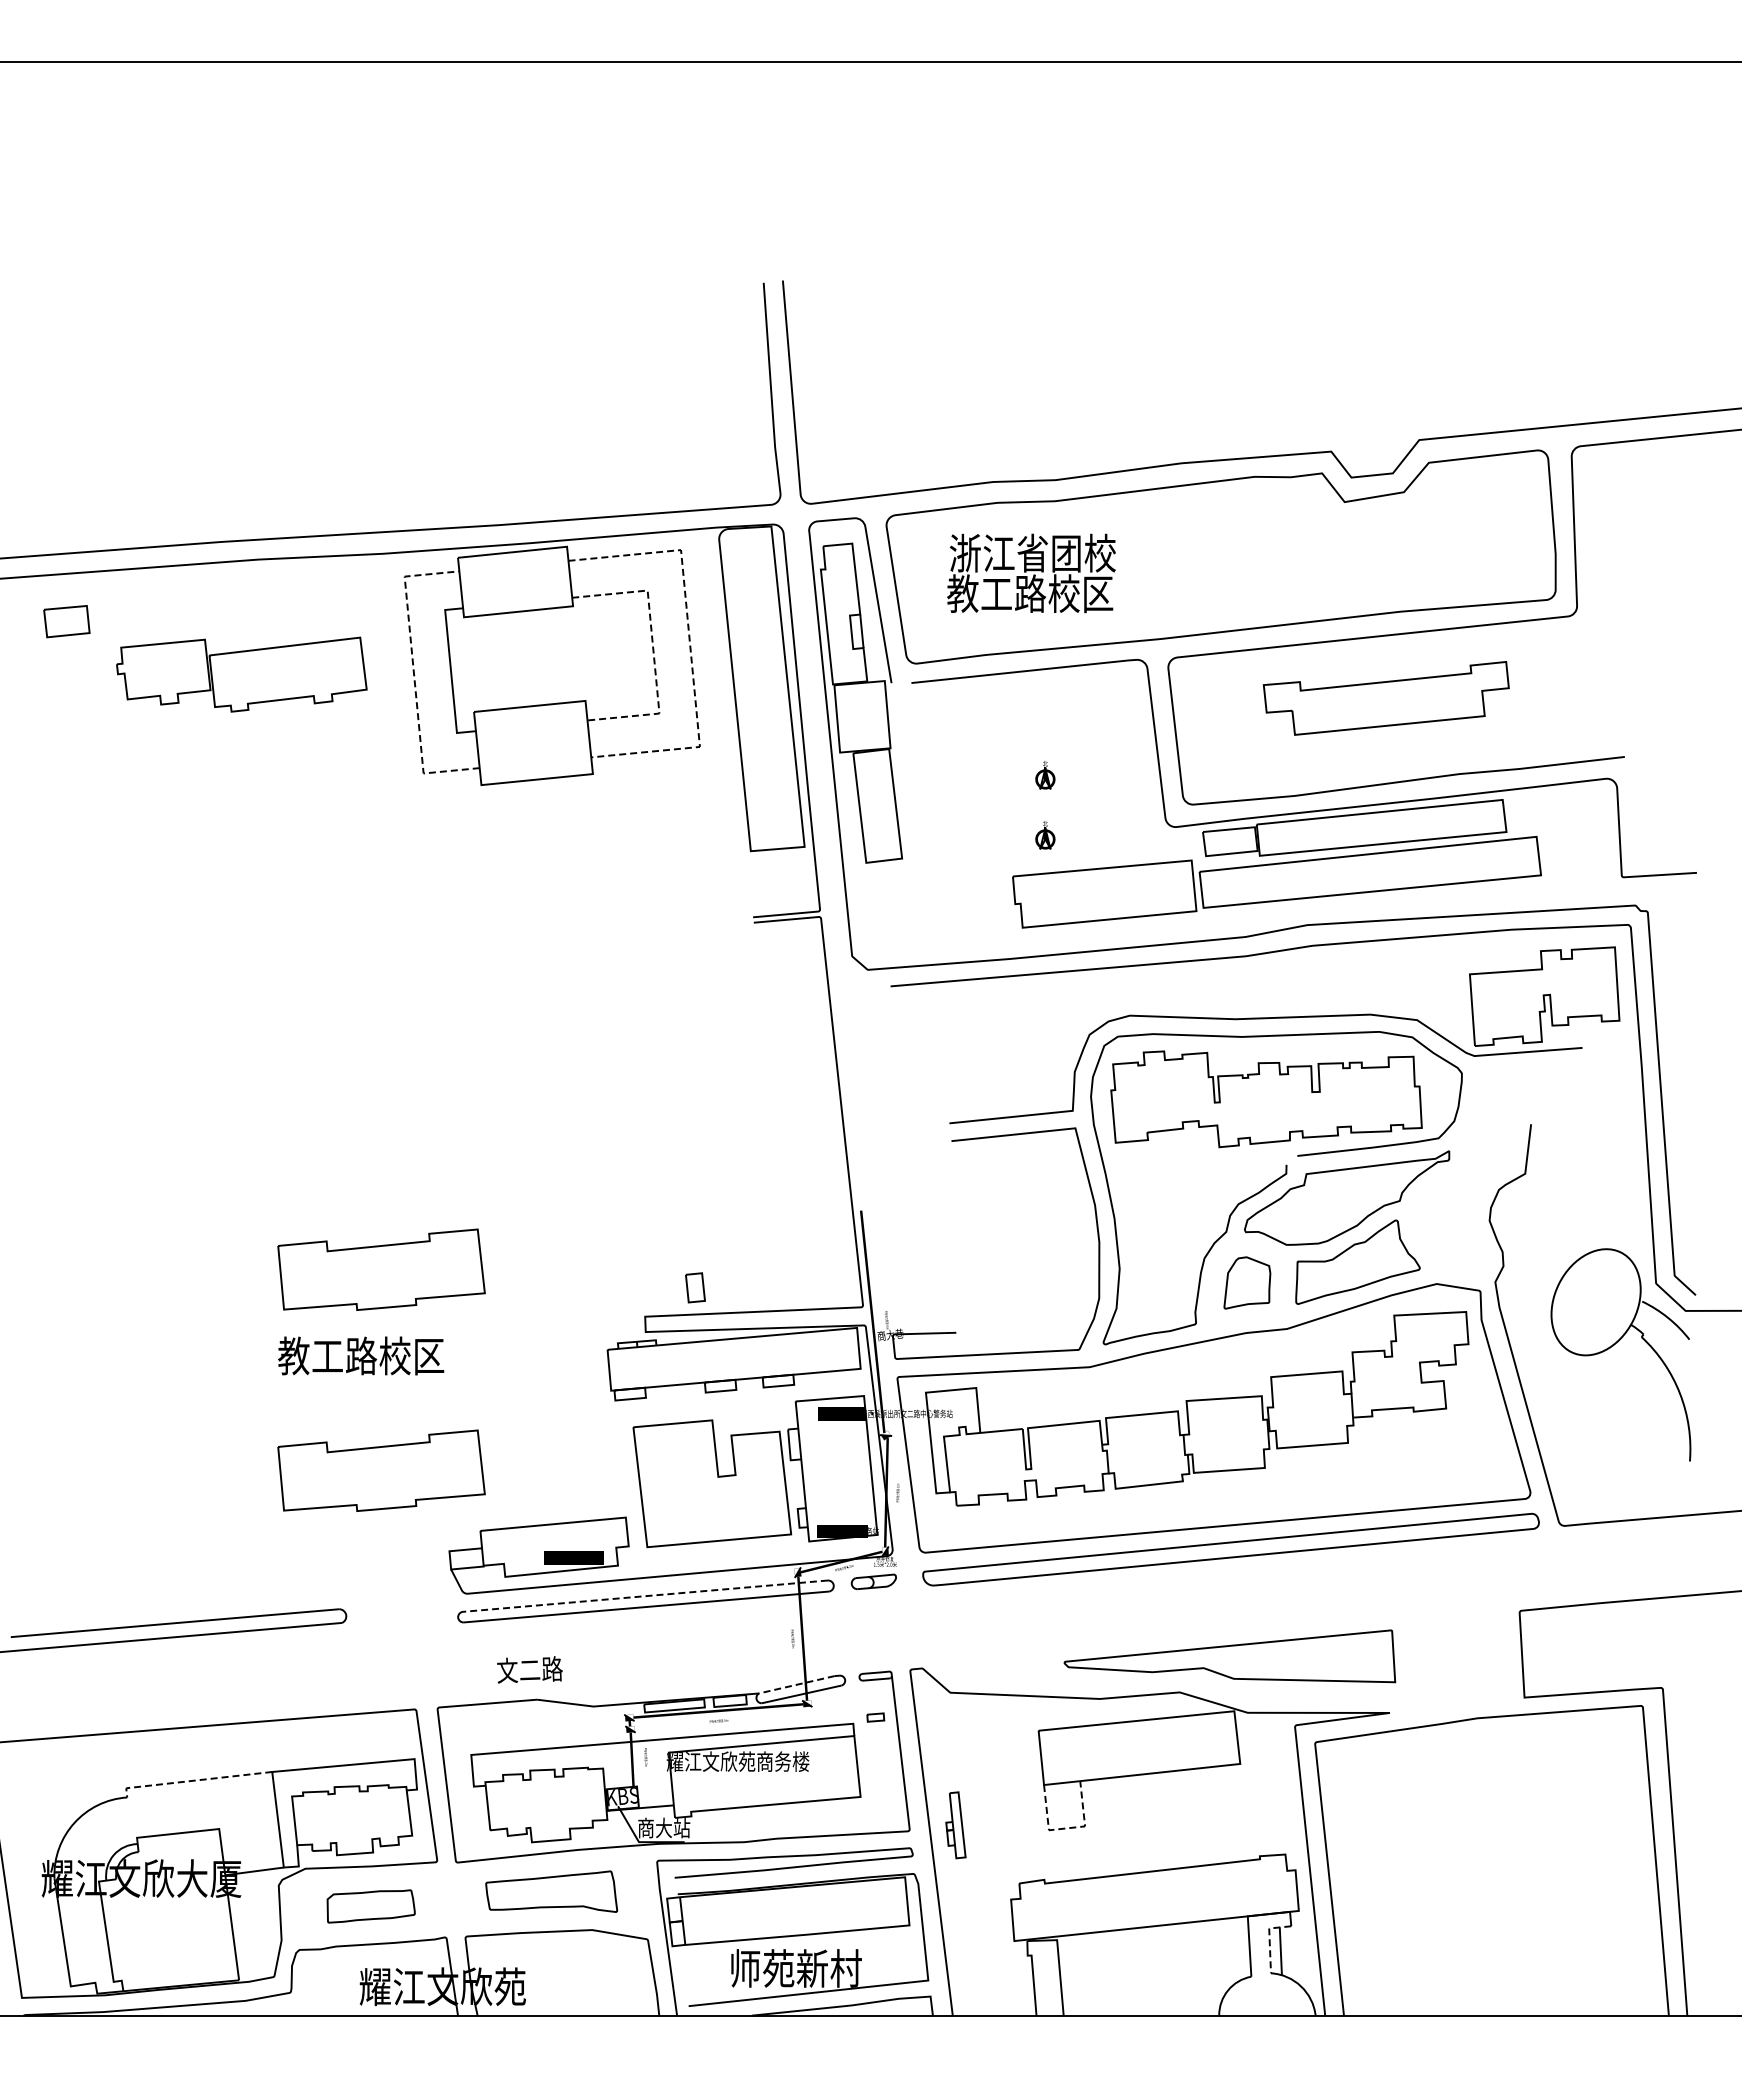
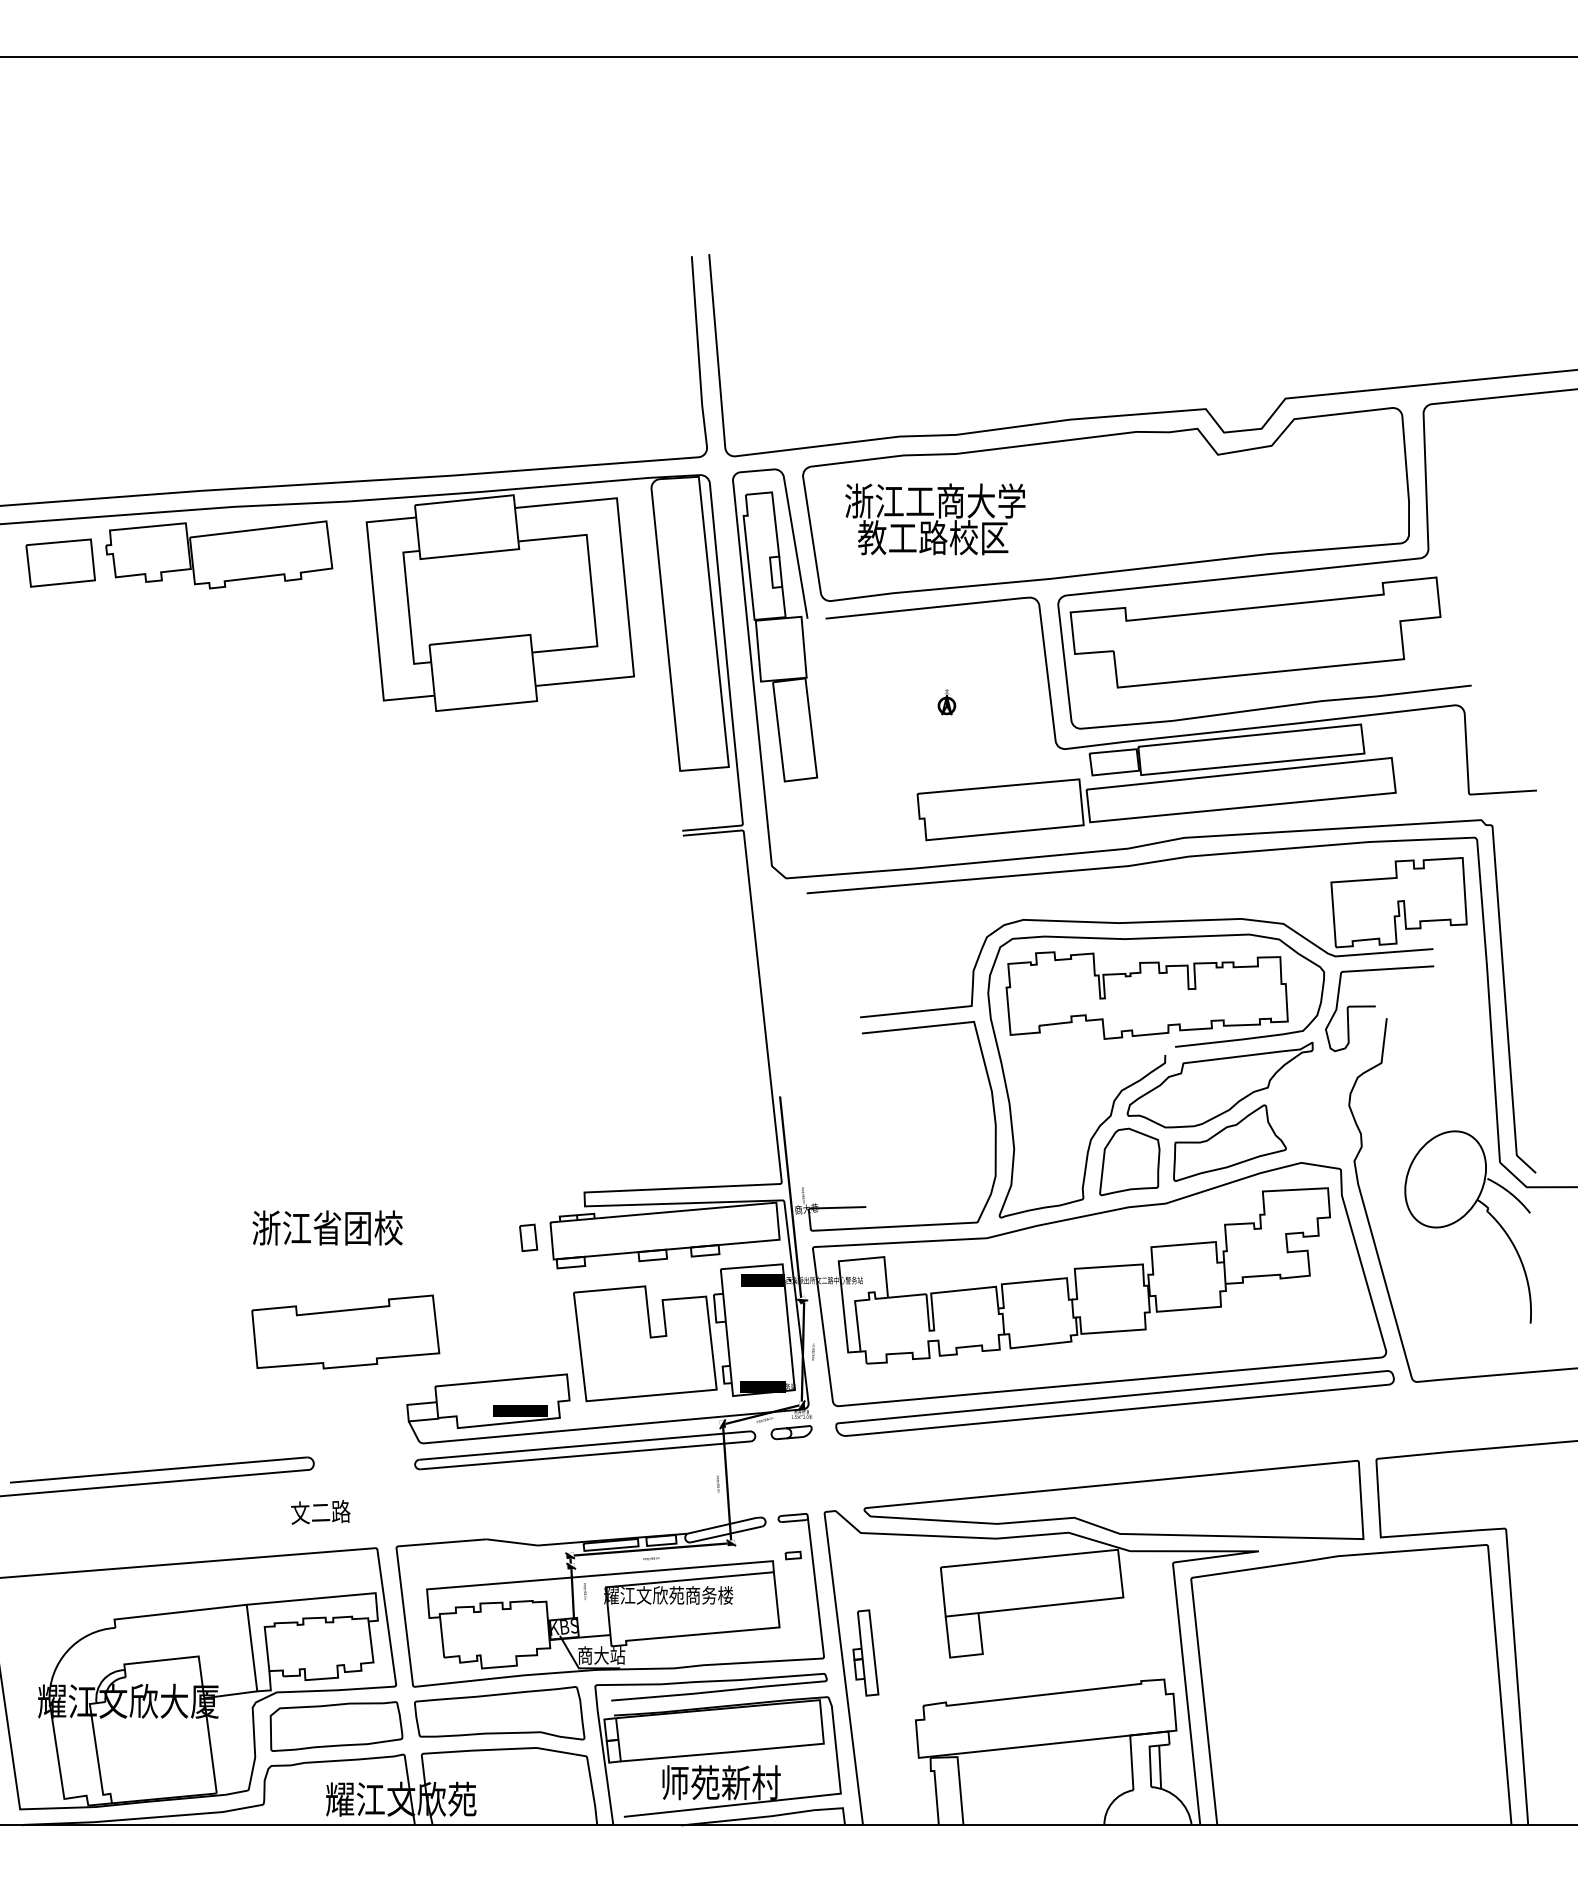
text: (1032, 552) -> (935, 500), 浙江省团校 -> 浙江工商大学
part: (66, 621) -> (60, 562), size x1.67
line: (690, 646) -> (625, 585), dashed -> solid
line: (653, 651) -> (592, 590), dashed -> solid
part: (241, 674) -> (218, 554), moved
line: (414, 676) -> (375, 612), dashed -> solid
part: (1386, 698) -> (1255, 632), size x1.67
part: (1045, 835) -> (947, 756), removed
curve: (1518, 1112) -> (1375, 1007), added
part: (381, 1269) -> (345, 1149), removed
part: (1247, 1282) -> (1129, 1161), size x1.43
part: (695, 1287) -> (528, 1237), moved
text: (361, 1355) -> (327, 1227), 教工路校区 -> 浙江省团校
line: (644, 1596) -> (583, 1445), dashed -> solid
part: (1229, 1656) -> (1113, 1500), size x1.67
text: (529, 1669) -> (320, 1511), moved
line: (796, 1684) -> (721, 1525), dashed -> solid
line: (193, 1780) -> (175, 1612), dashed -> solid
part: (955, 1825) -> (865, 1653), size x1.43
line: (1067, 1828) -> (966, 1655), dashed -> solid
part: (551, 1891) -> (499, 1713), size x1.43
part: (370, 1906) -> (335, 1726), size x1.67
line: (1269, 1939) -> (1149, 1756), dashed -> solid

